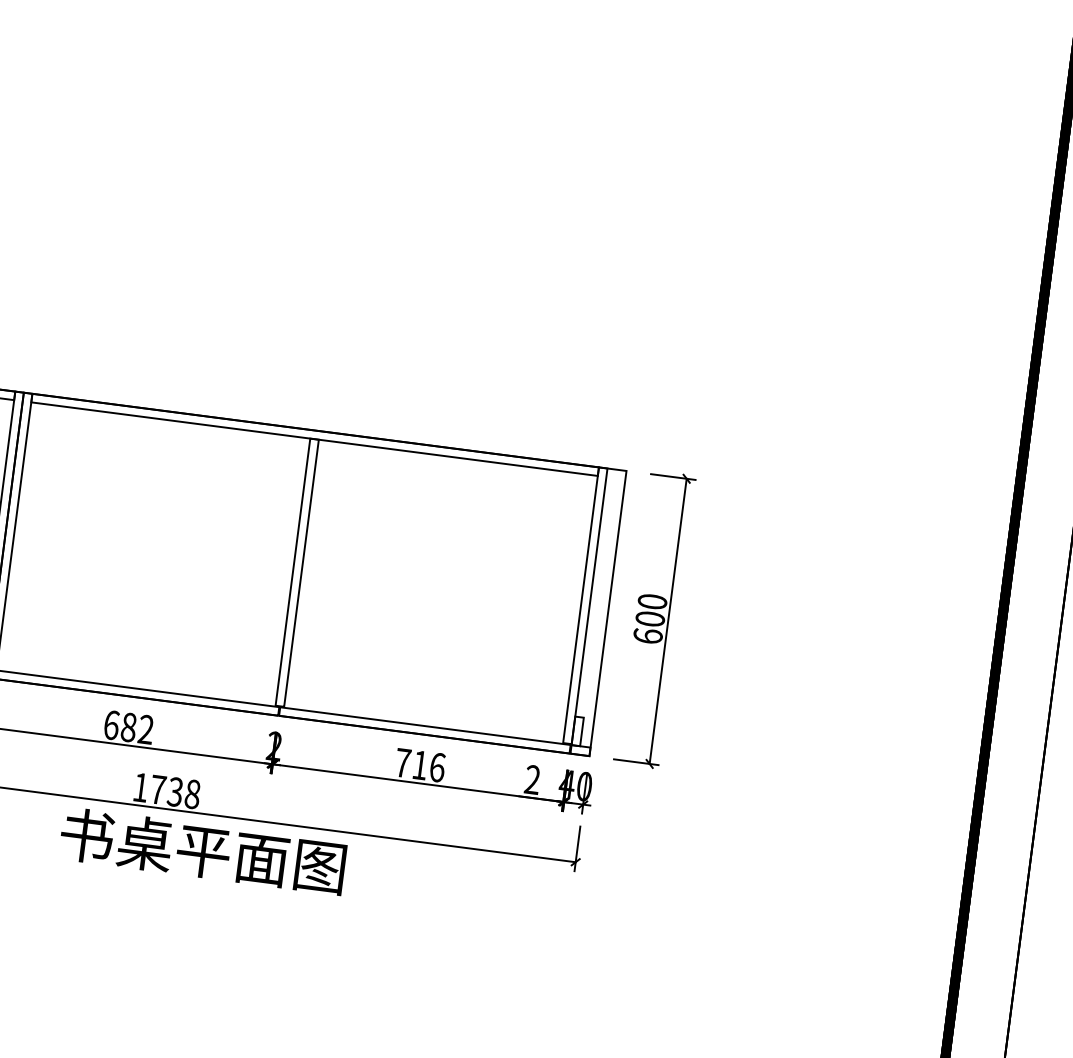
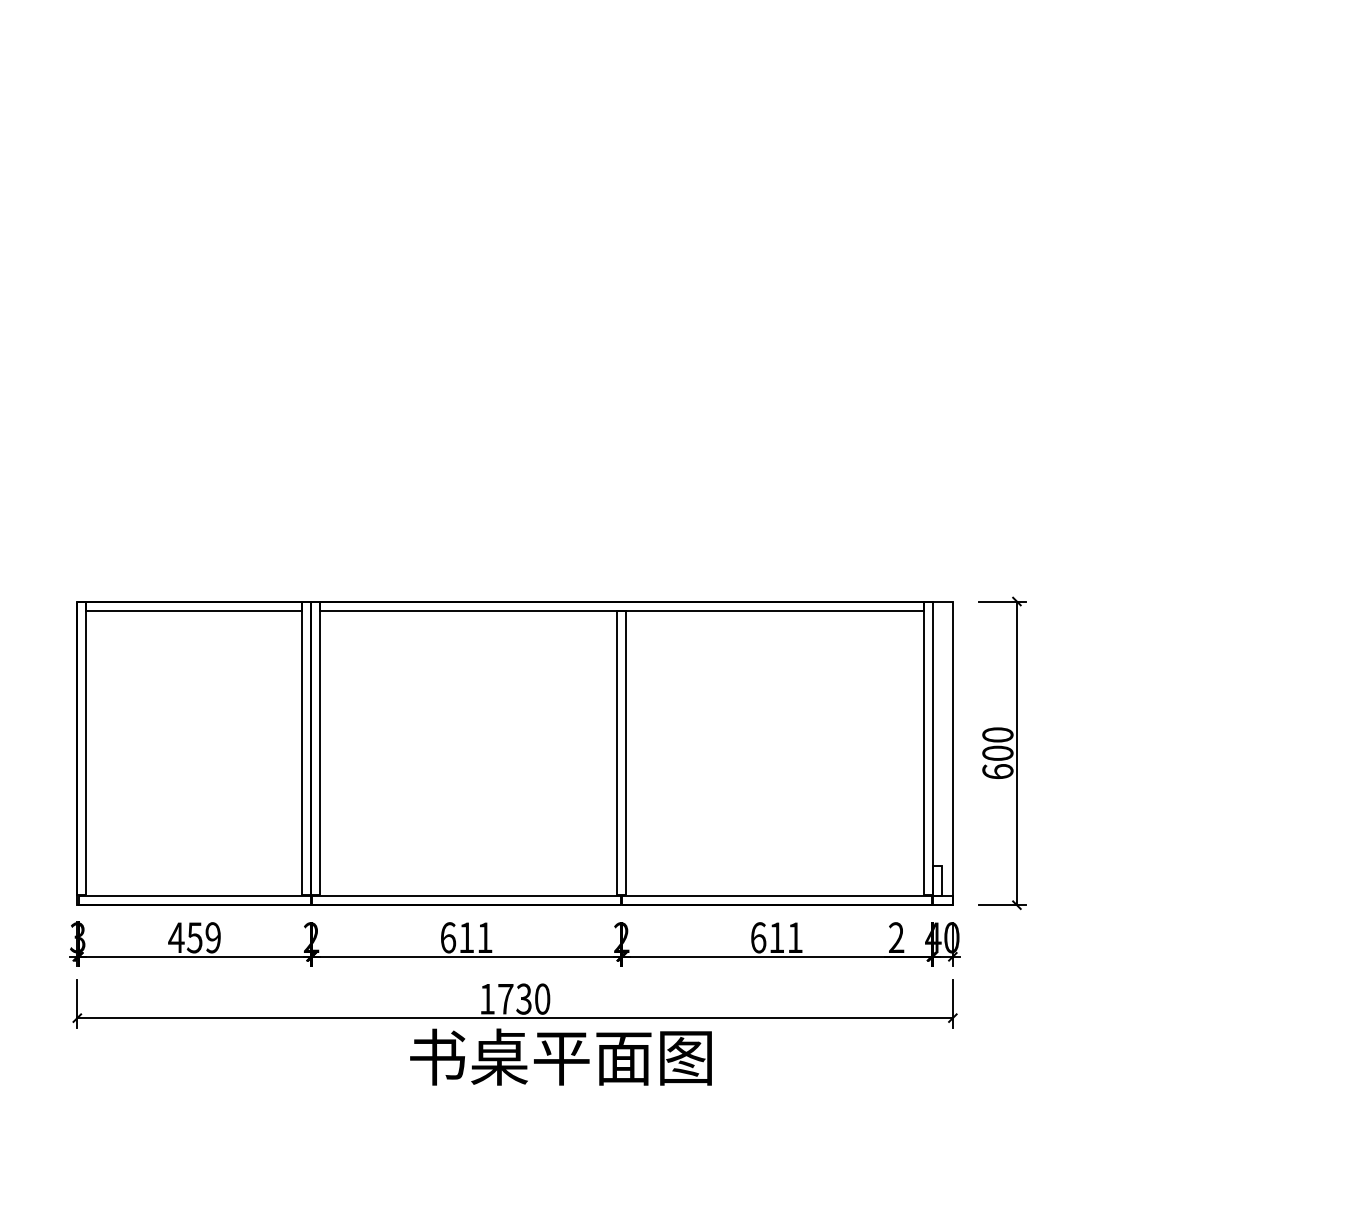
text: (137, 728) -> (475, 937), 682 -> 611
text: (420, 765) -> (777, 937), 716 -> 611
text: (192, 794) -> (542, 999), 1738 -> 1730

